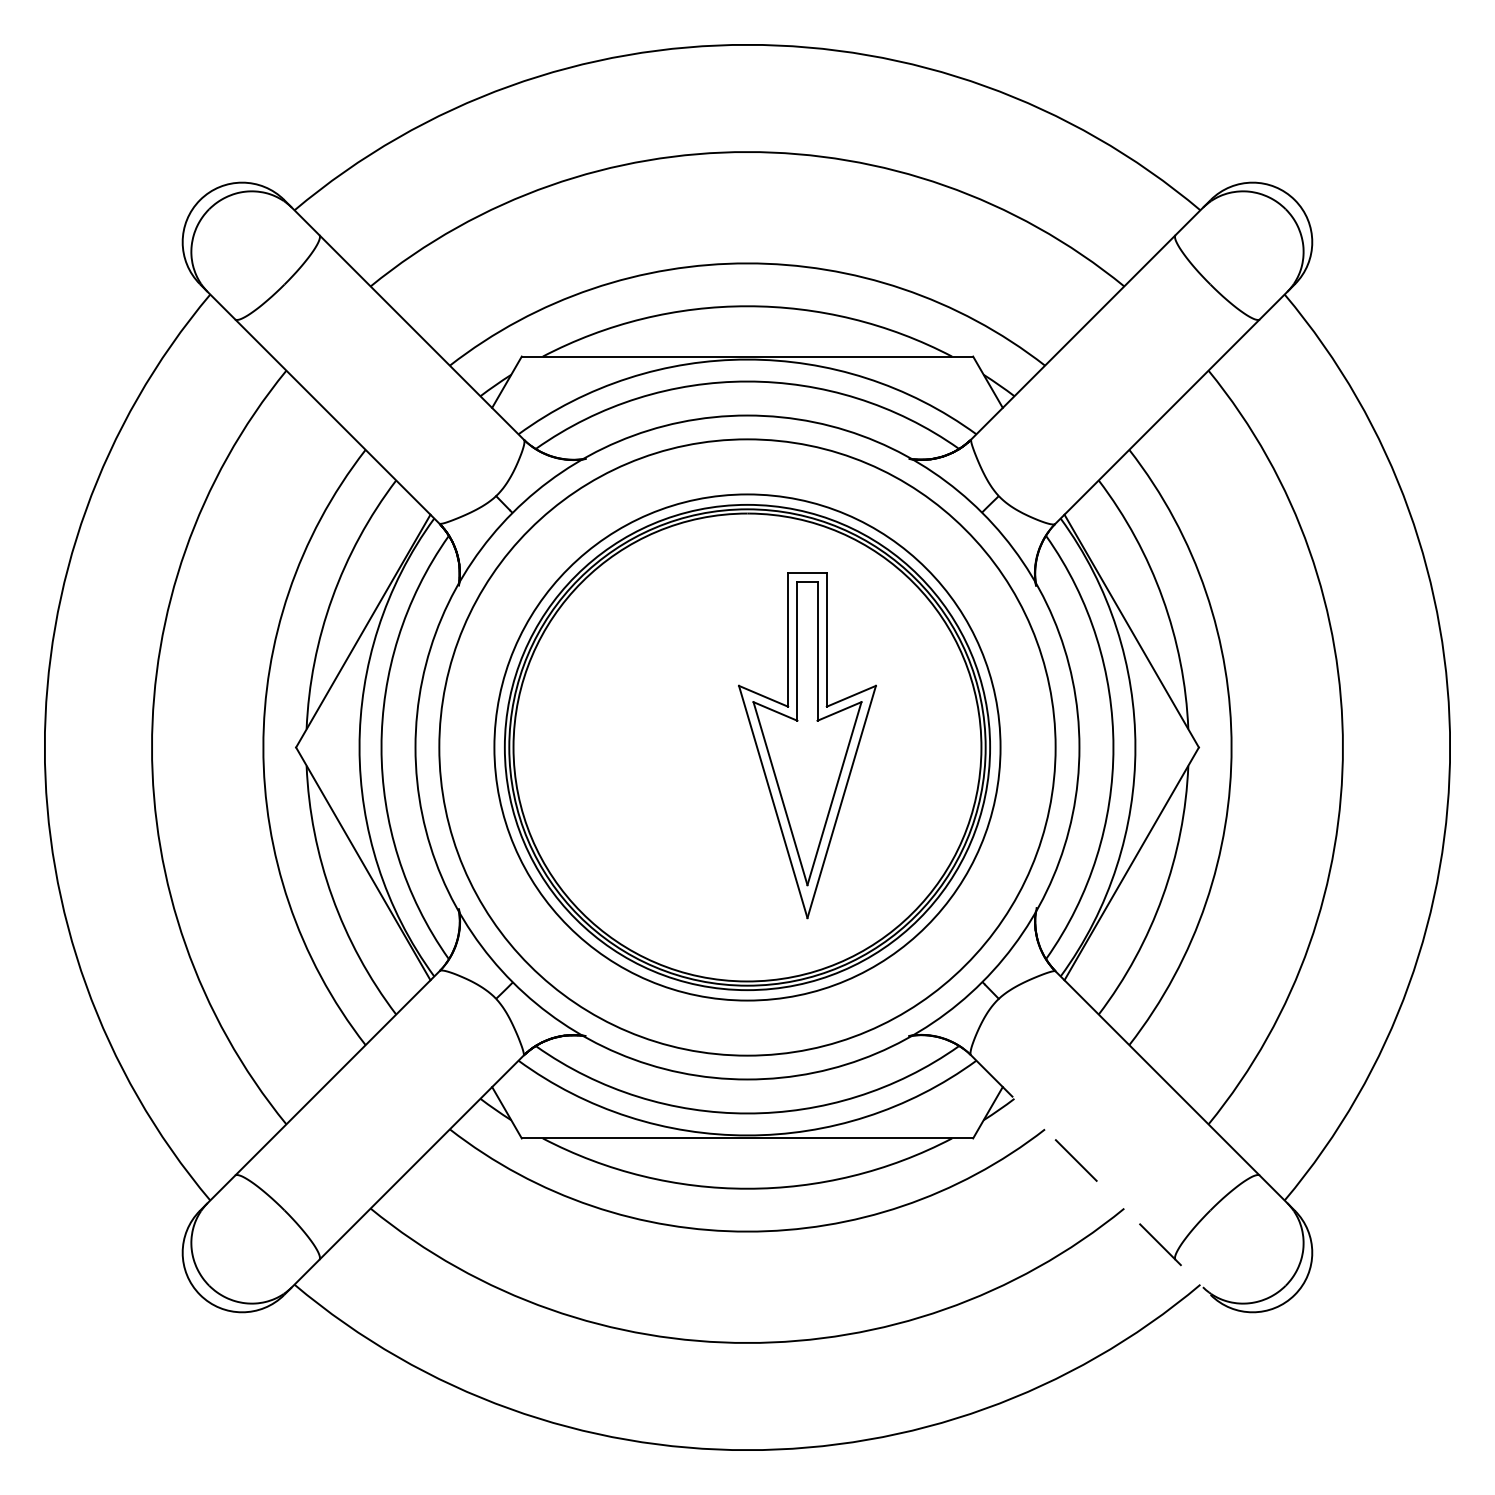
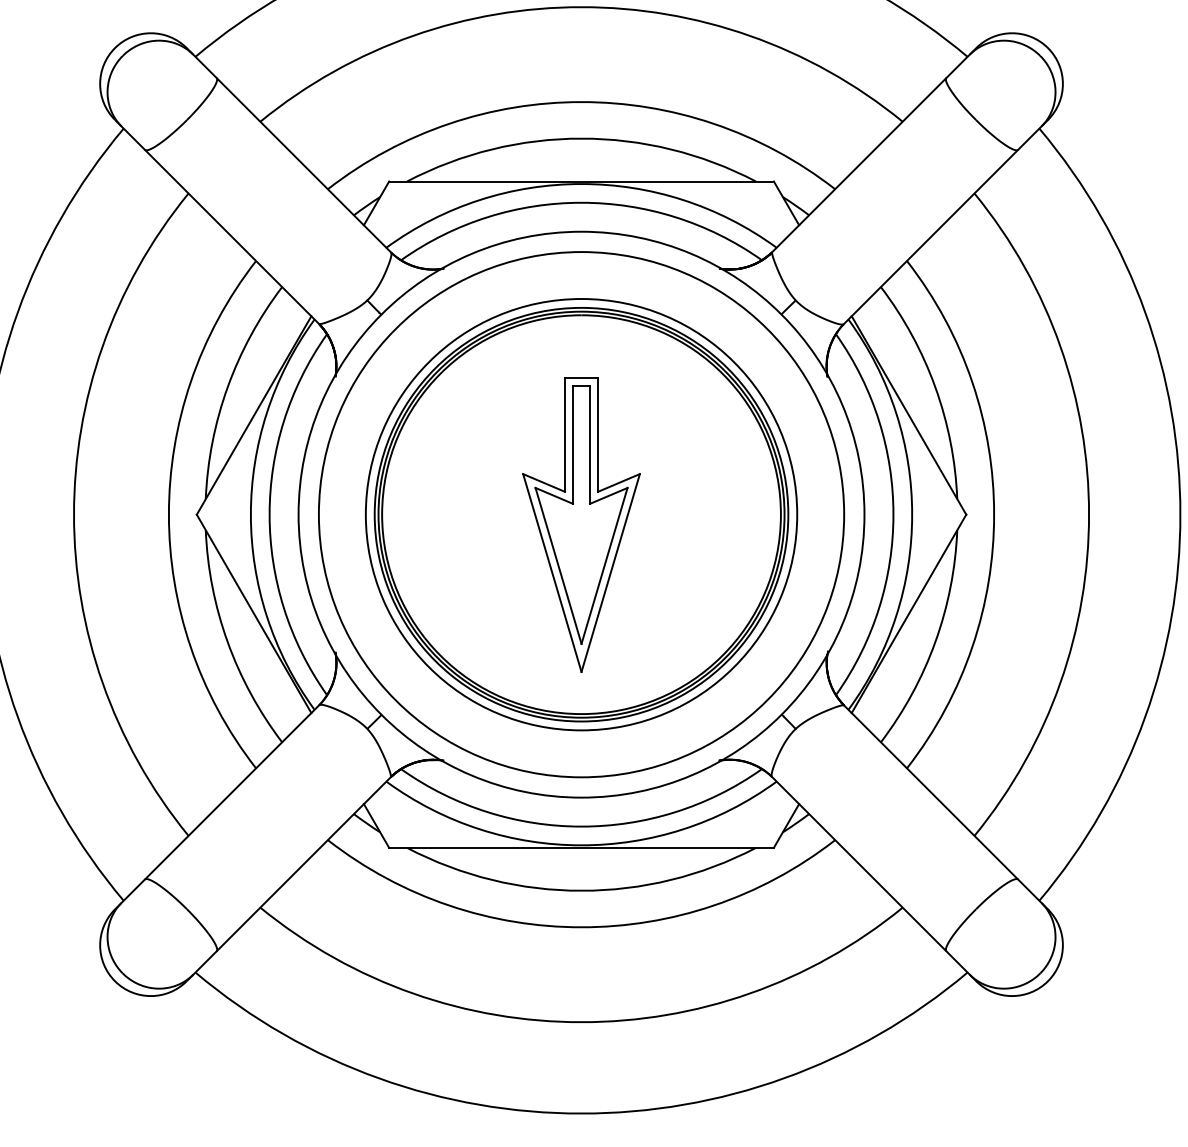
part: (807, 745) -> (581, 524), moved
line: (1091, 1175) -> (874, 879), dashed -> solid

